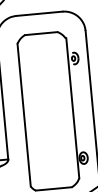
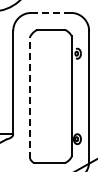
line: (39, 13) -> (51, 12), solid -> dashed
line: (24, 115) -> (30, 98), solid -> dashed

